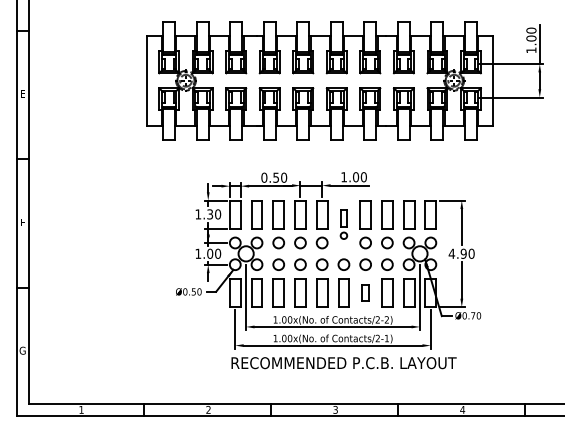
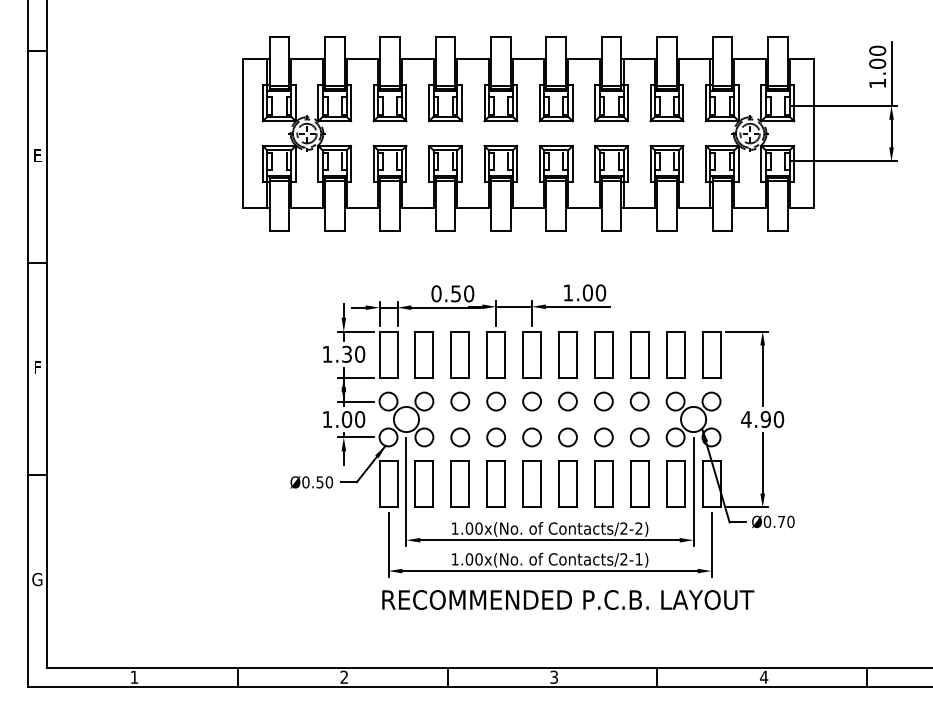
part: (343, 224) -> (567, 371), size x1.67
part: (365, 292) -> (603, 483), size x1.67

